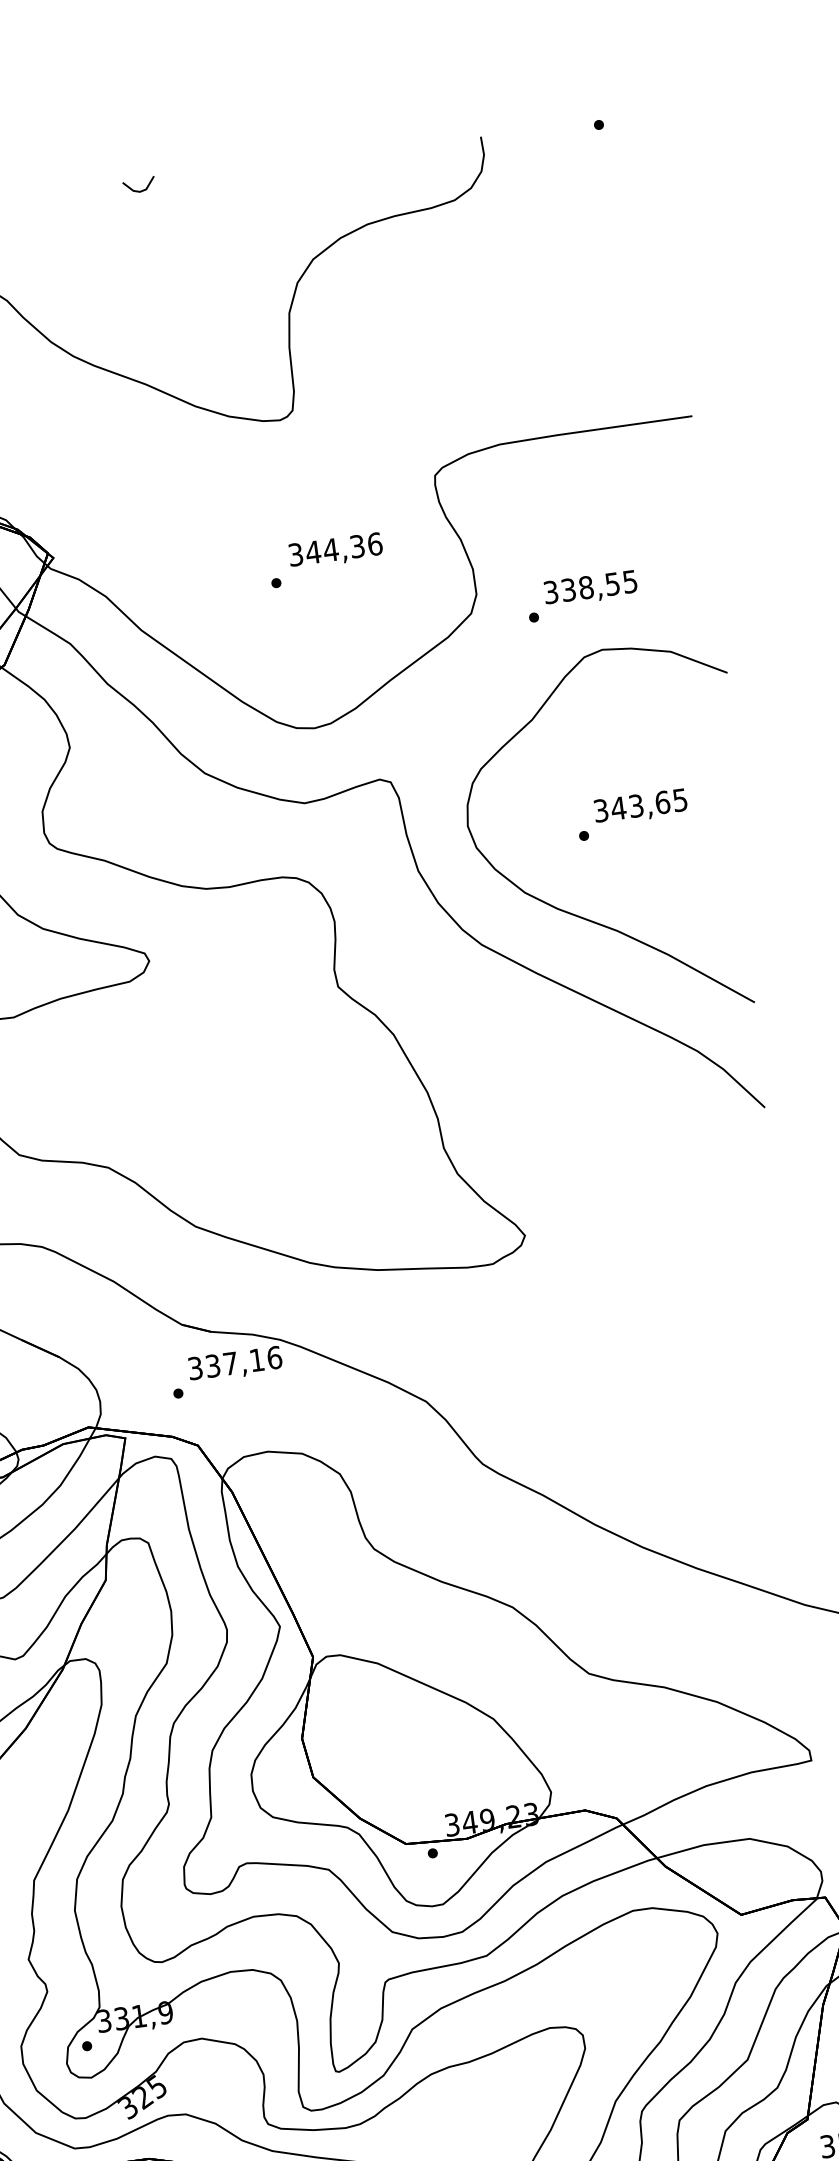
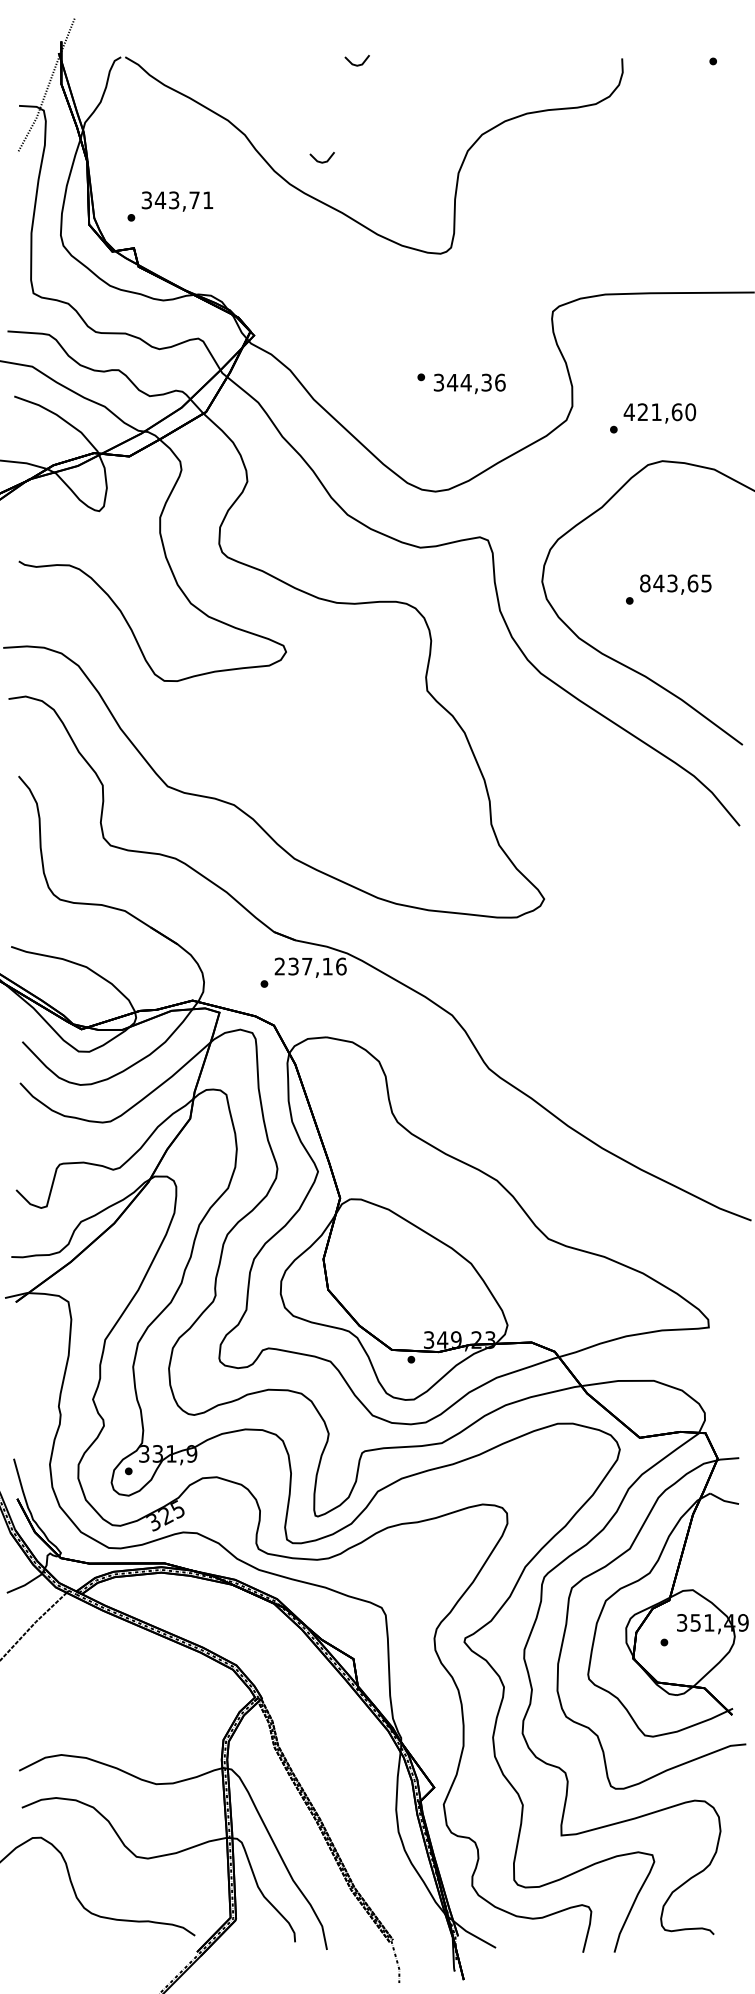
line: (110, 321) -> (321, 161), added
text: (335, 550) -> (469, 383), moved
text: (590, 587) -> (659, 412), 338,55 -> 421,60
text: (601, 810) -> (645, 583), 343,65 -> 843,65
text: (194, 1368) -> (279, 966), 337,16 -> 237,16

